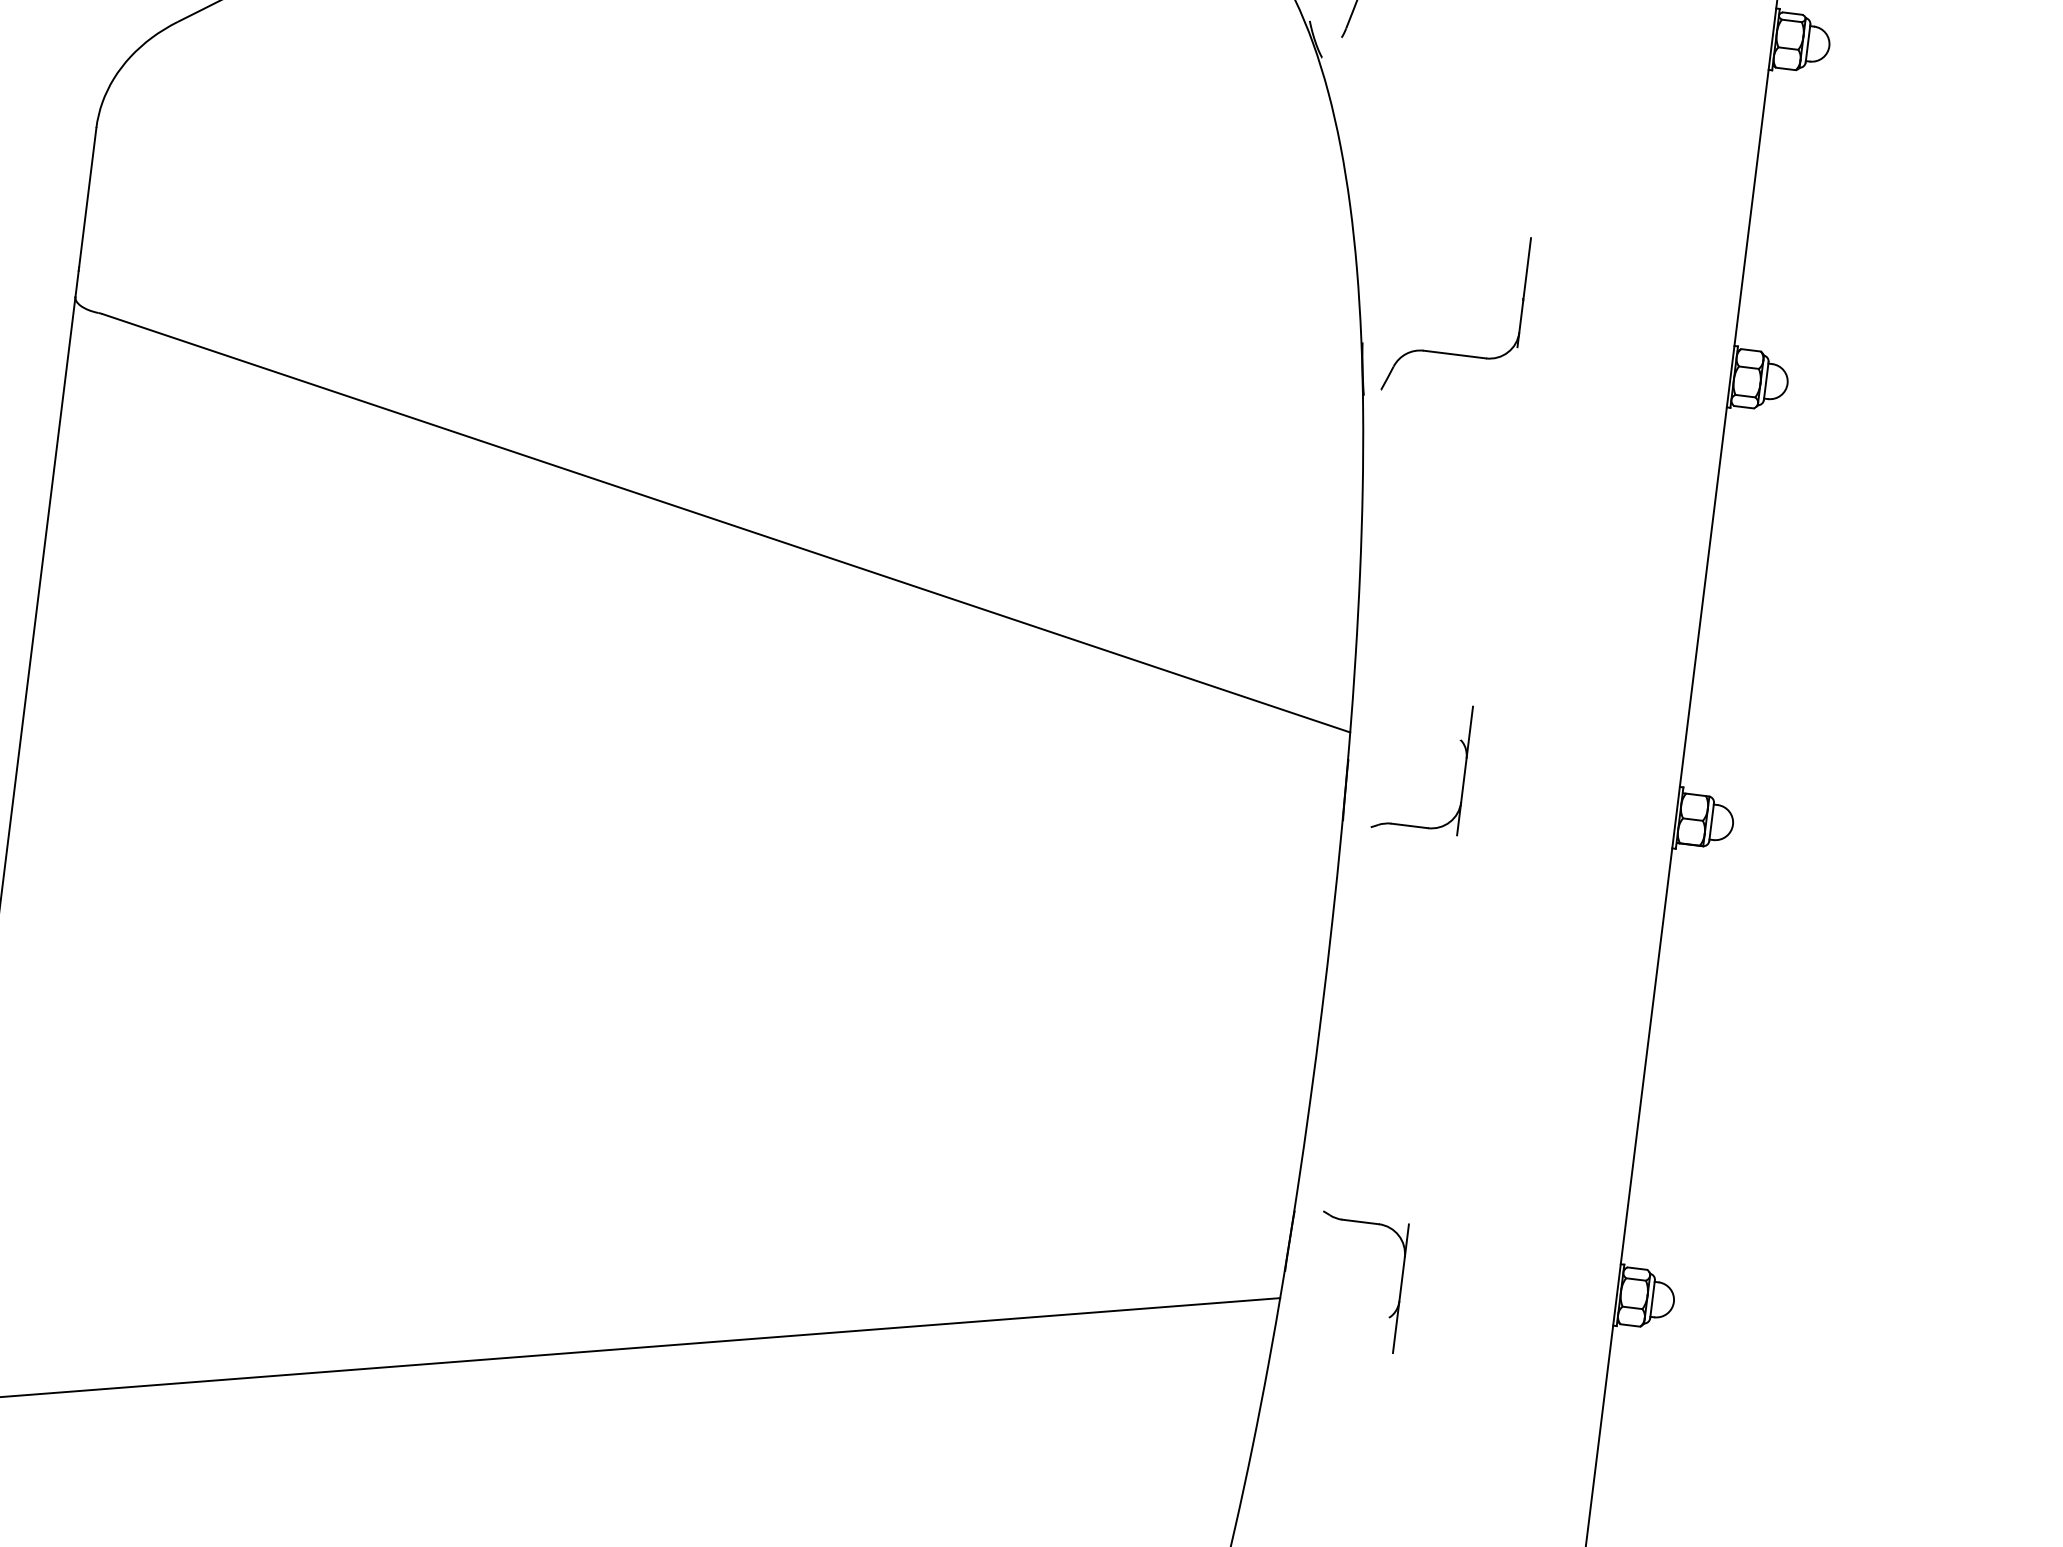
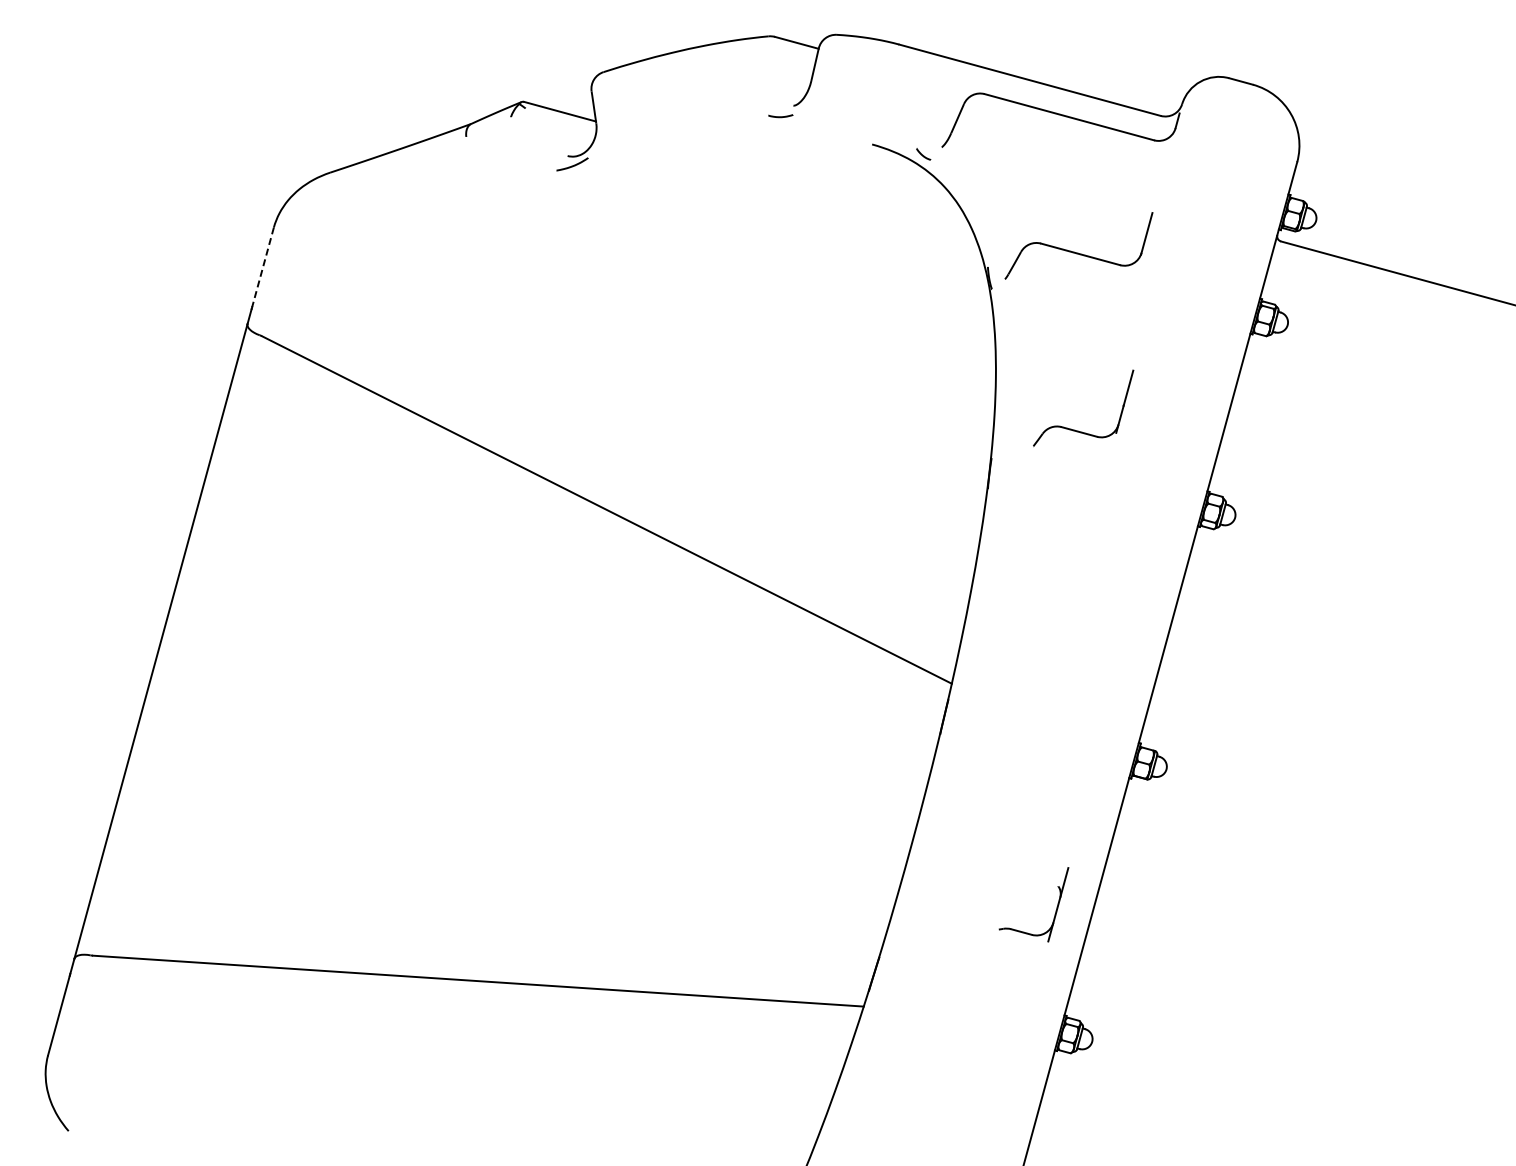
line: (86, 198) -> (262, 267), solid -> dashed
part: (1453, 352) -> (1078, 430), moved
part: (1461, 781) -> (1055, 910), moved
part: (1399, 1282) -> (934, 1007), removed

